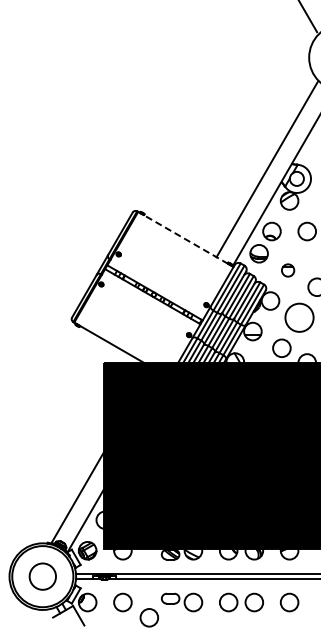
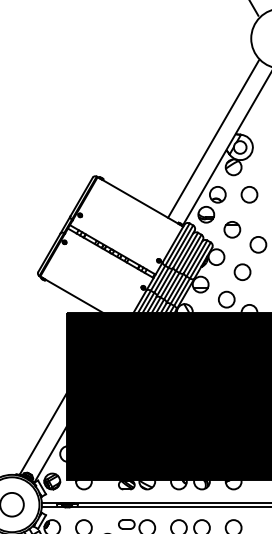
line: (185, 239) -> (140, 201), dashed -> solid
part: (287, 270) -> (231, 229), size x1.43
circle: (299, 317) -> (242, 271), size x0.62

